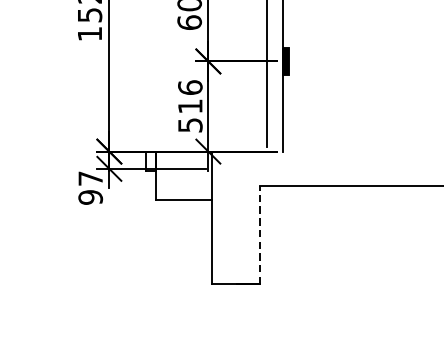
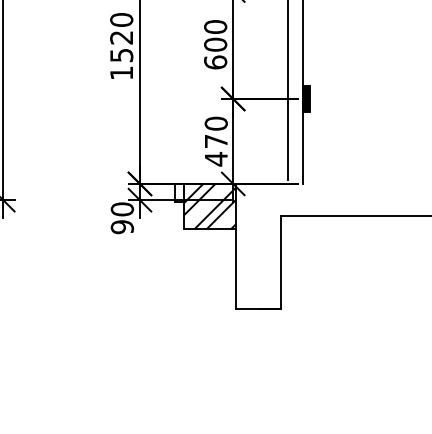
text: (189, 106) -> (215, 141), 516 -> 470
hatch: (183, 175) -> (209, 206), added
text: (90, 178) -> (122, 209), 97 -> 90
line: (259, 235) -> (281, 262), dashed -> solid

